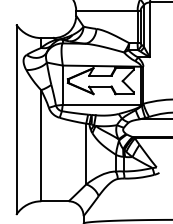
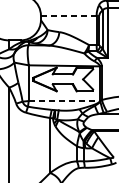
line: (108, 10) -> (70, 15), solid -> dashed
line: (102, 104) -> (64, 100), solid -> dashed

